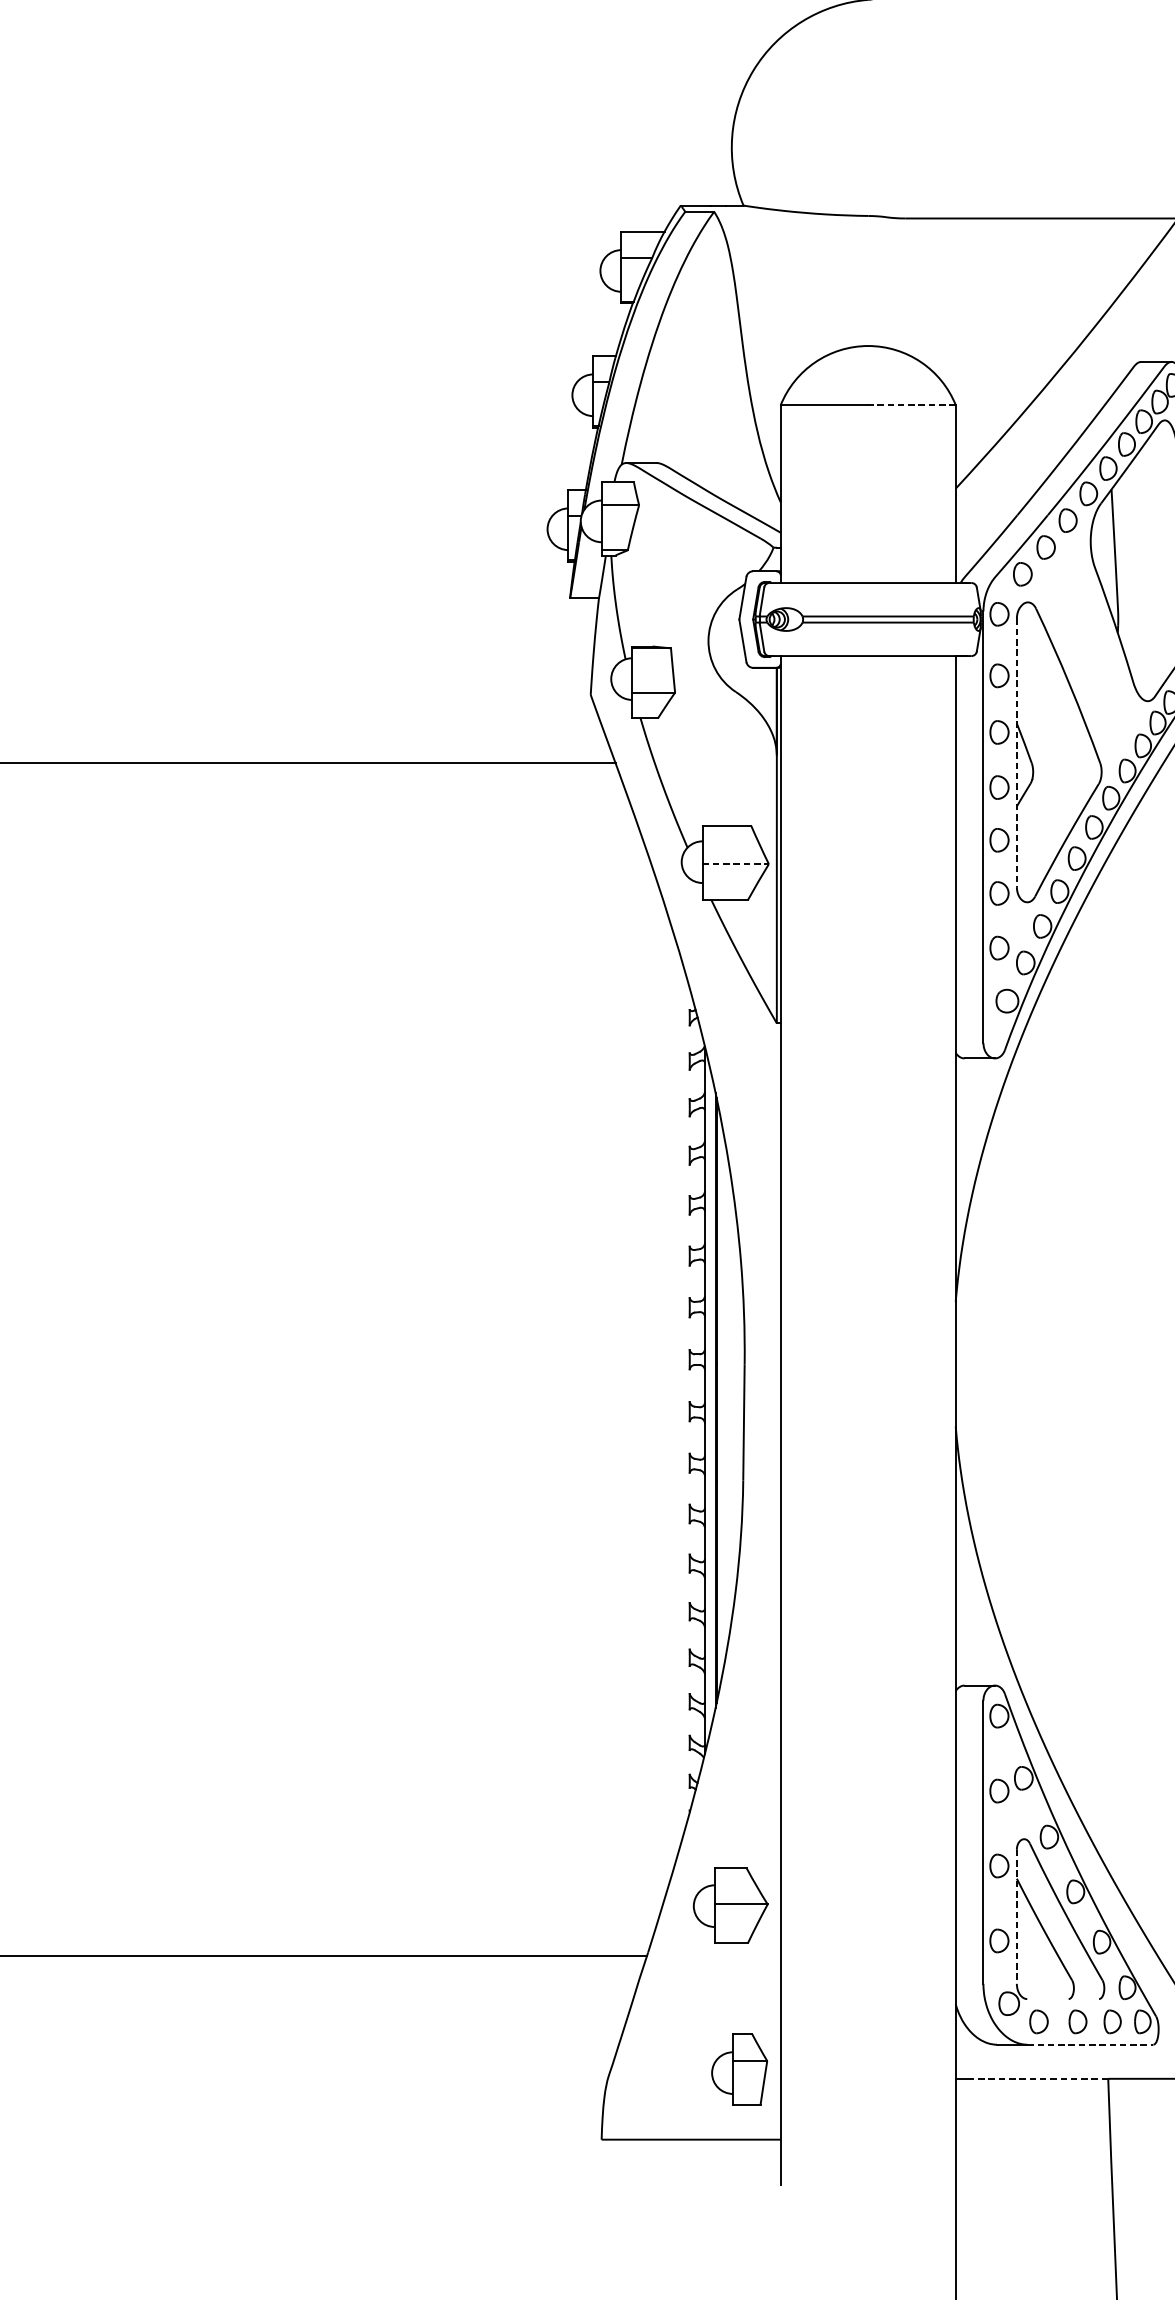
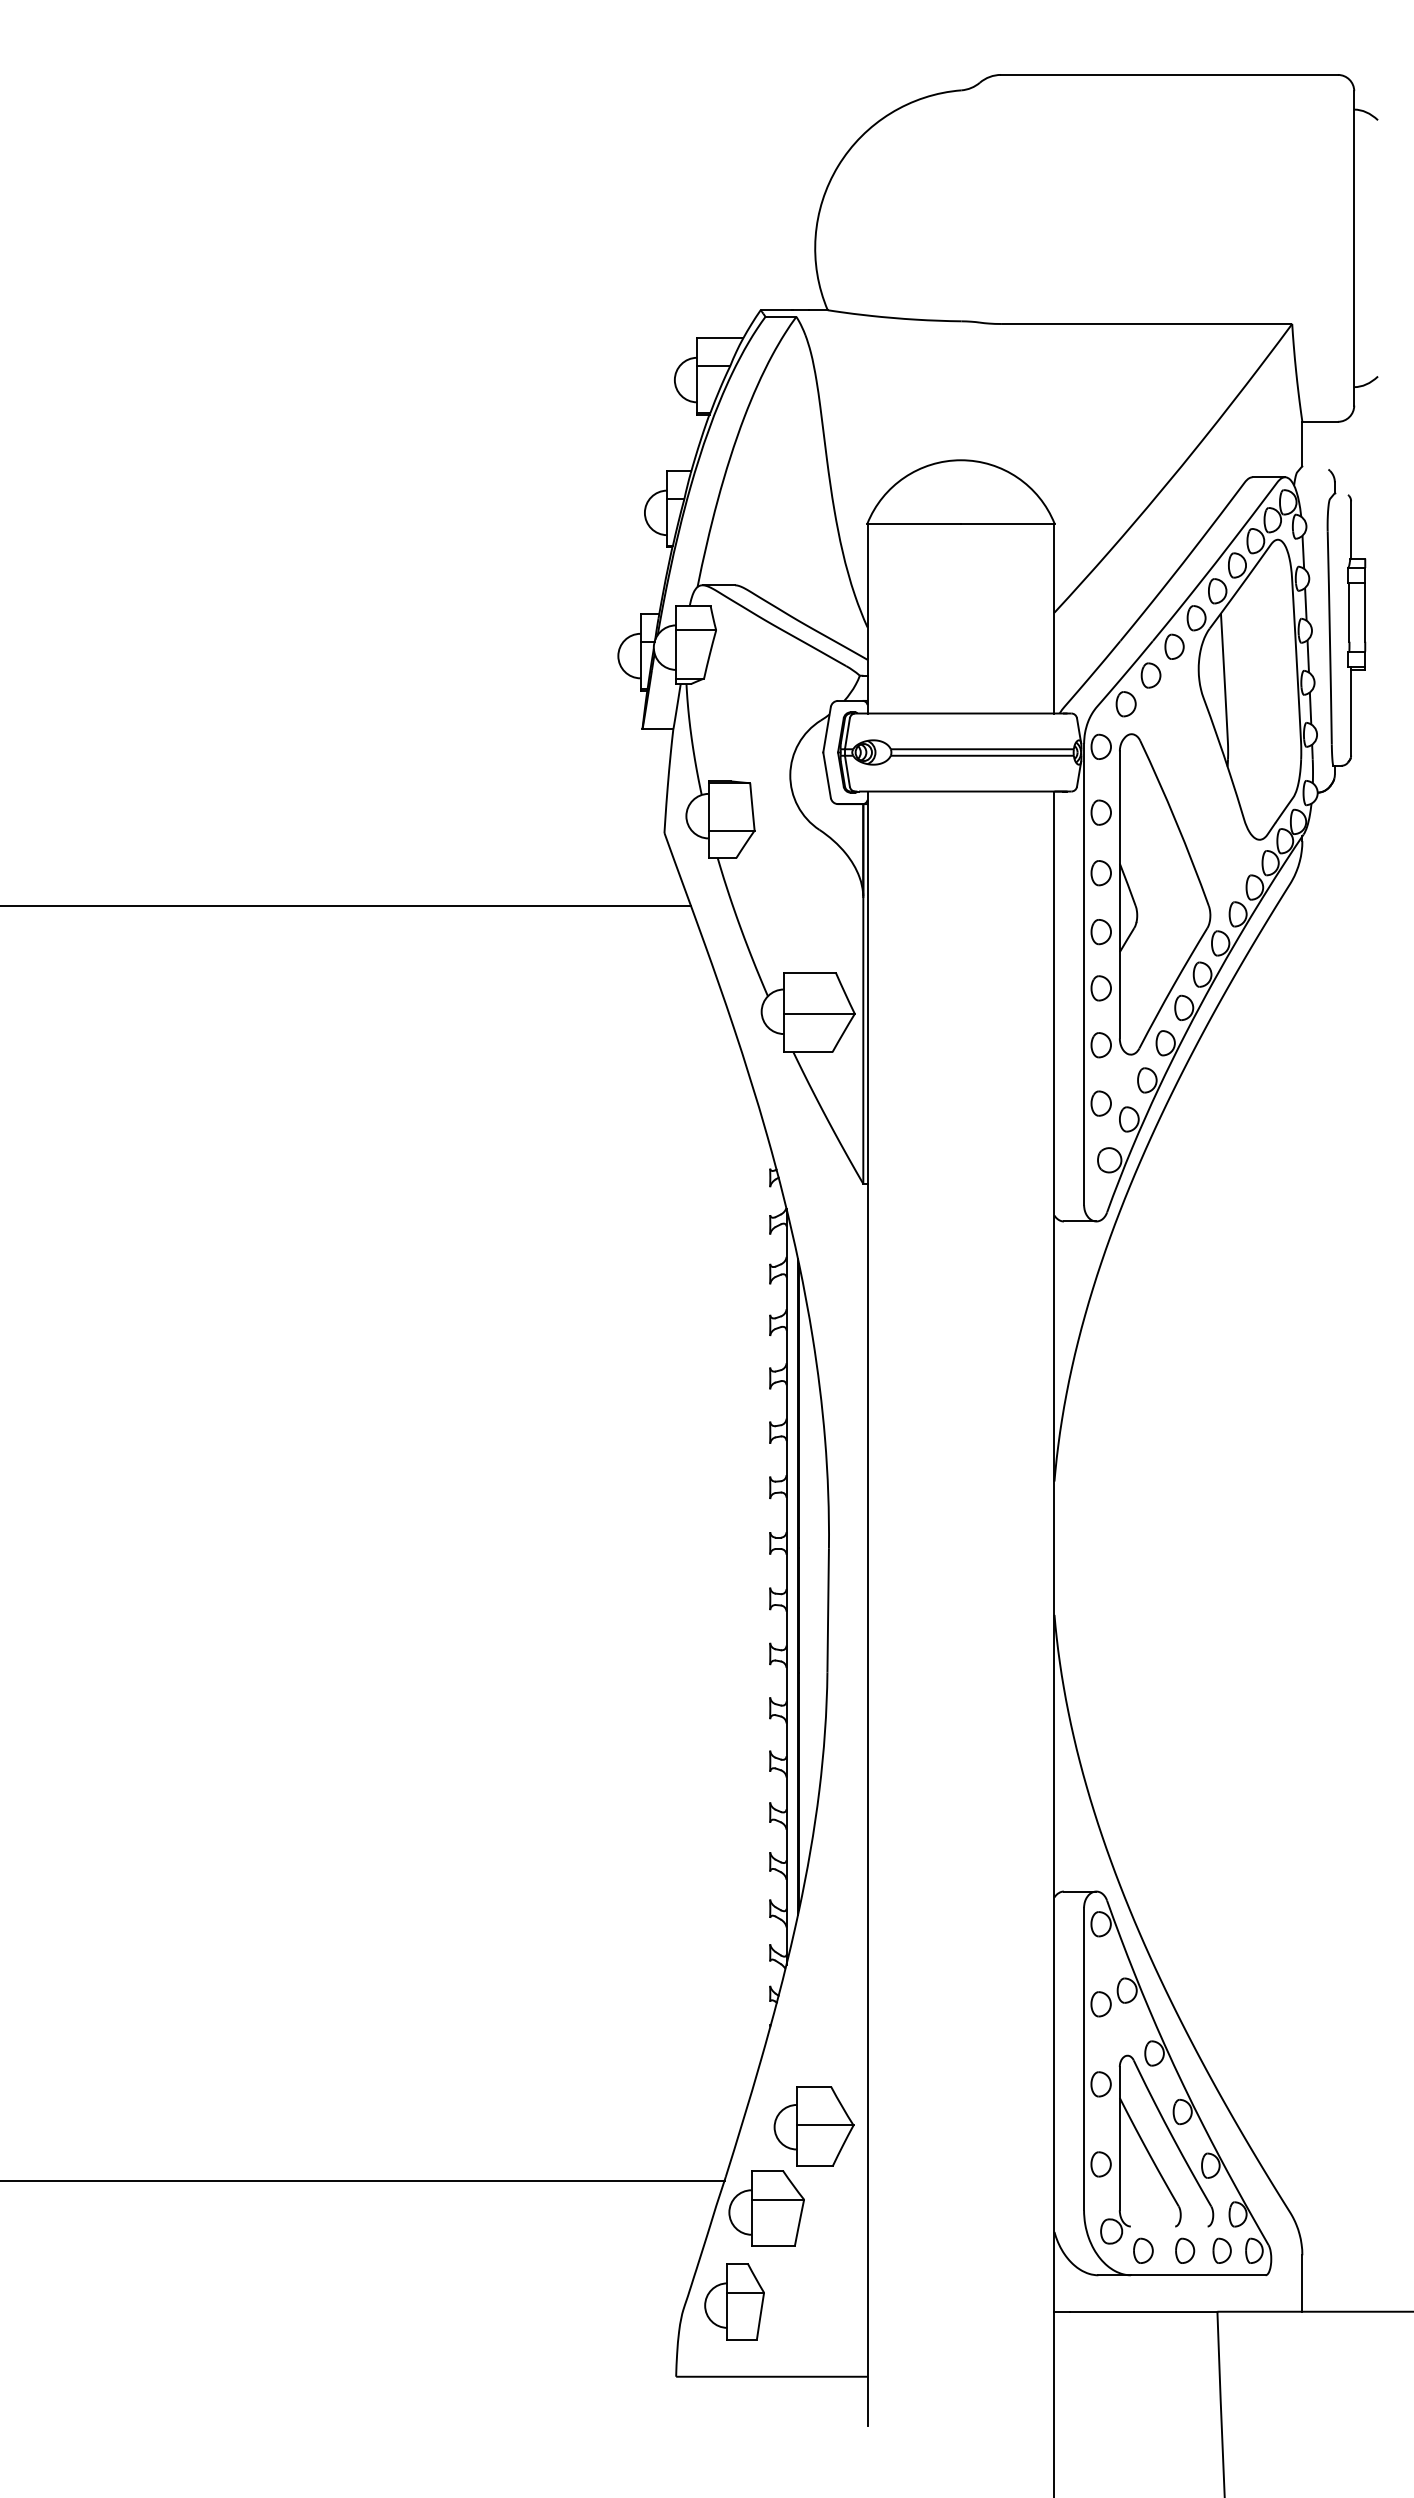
line: (911, 405) -> (1007, 523), dashed -> solid
line: (1016, 752) -> (1119, 894), dashed -> solid
line: (735, 863) -> (819, 1013), dashed -> solid
line: (1016, 1916) -> (1119, 2138), dashed -> solid
part: (686, 1982) -> (766, 2208), added
line: (1090, 2044) -> (1198, 2275), dashed -> solid
part: (739, 2069) -> (734, 2301), moved
line: (1039, 2078) -> (1143, 2311), dashed -> solid

